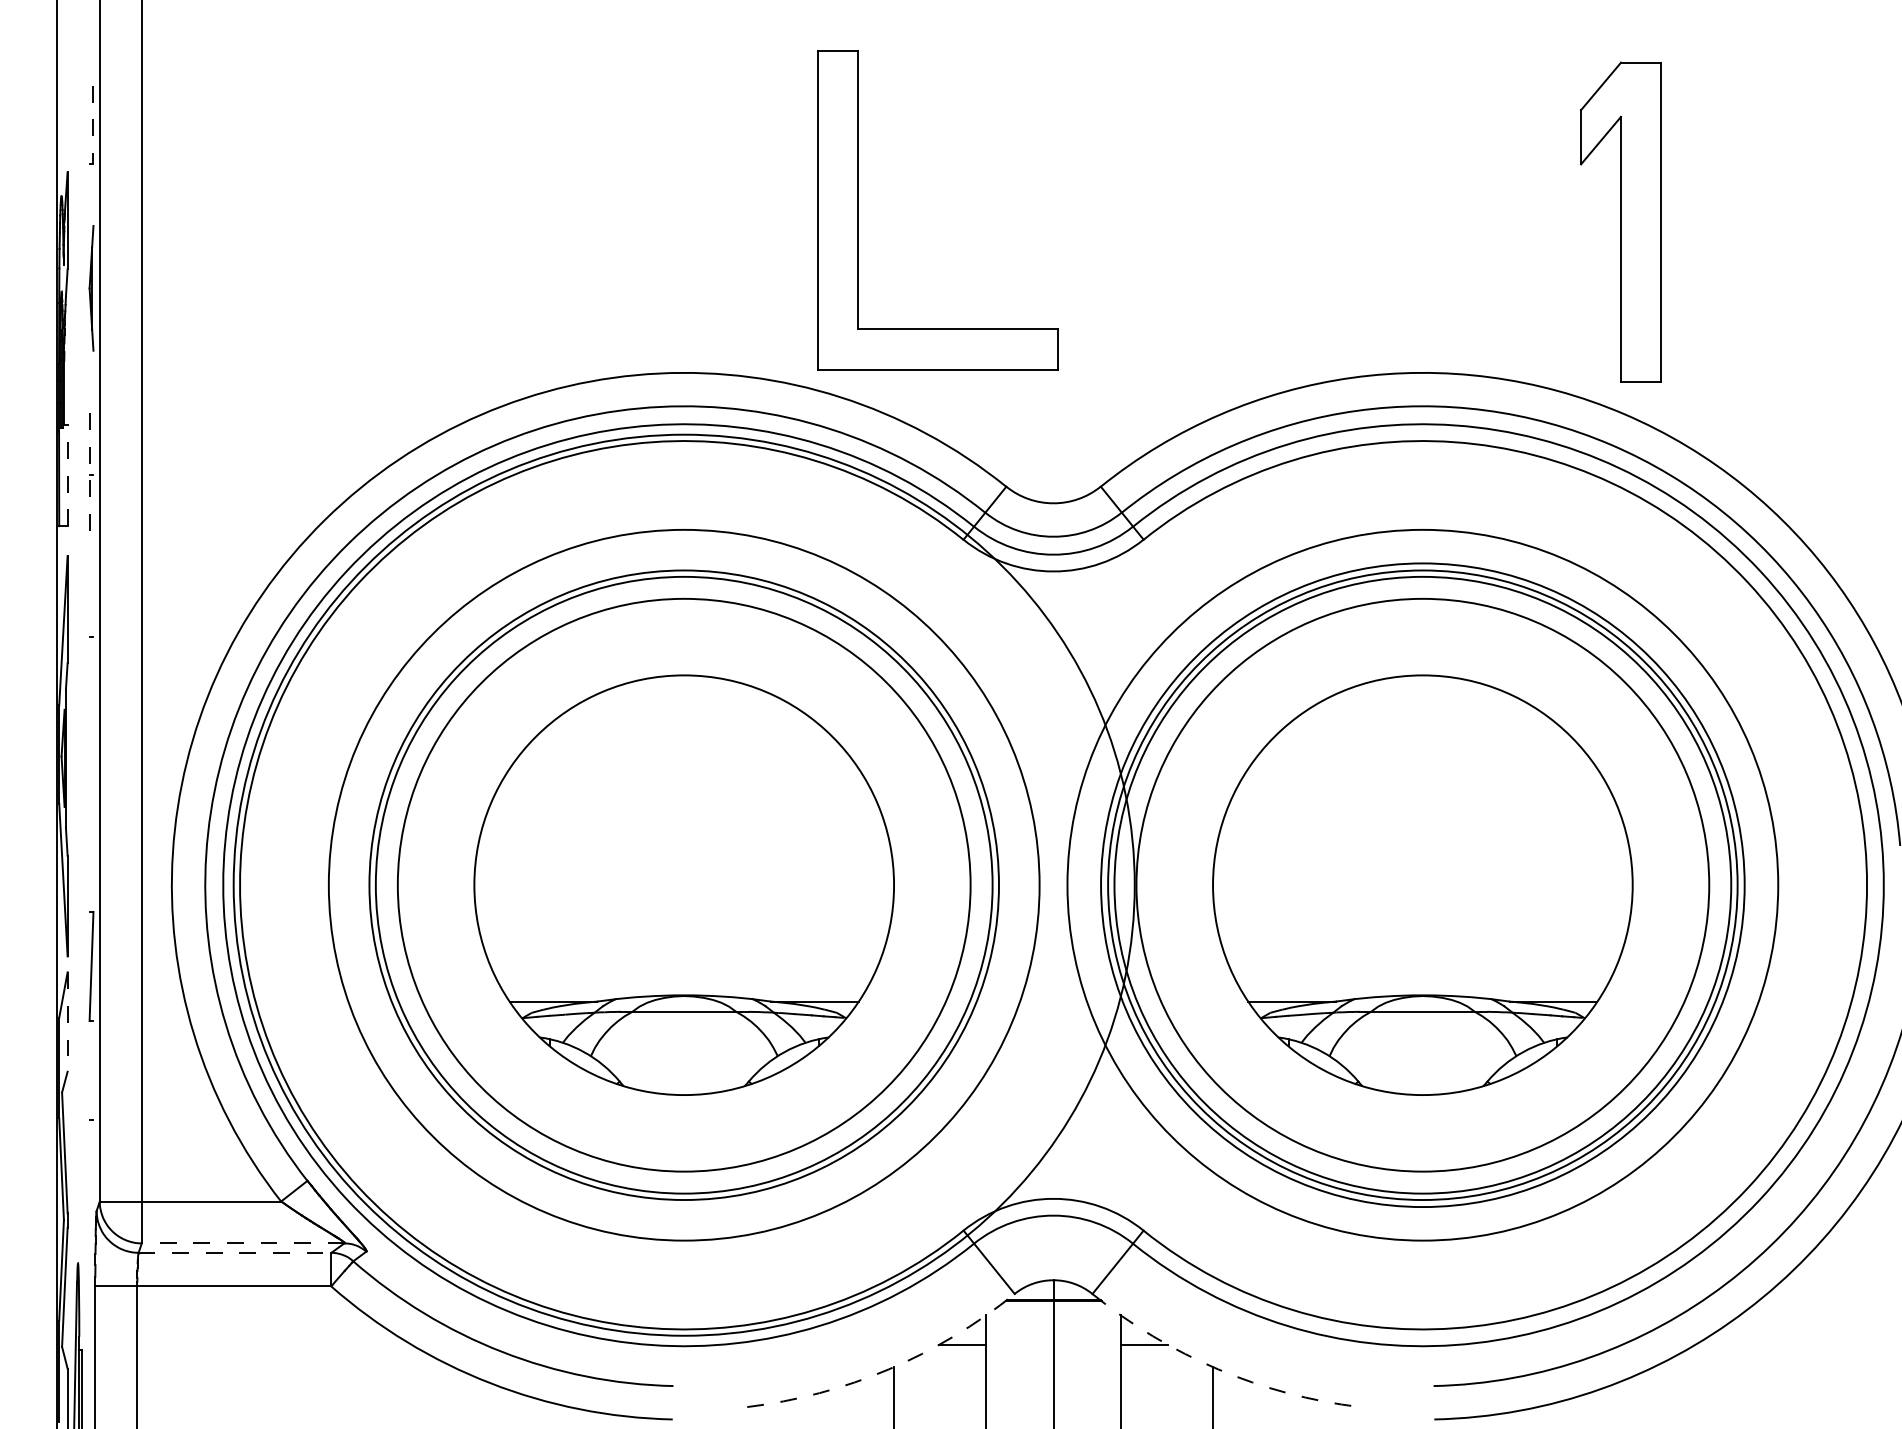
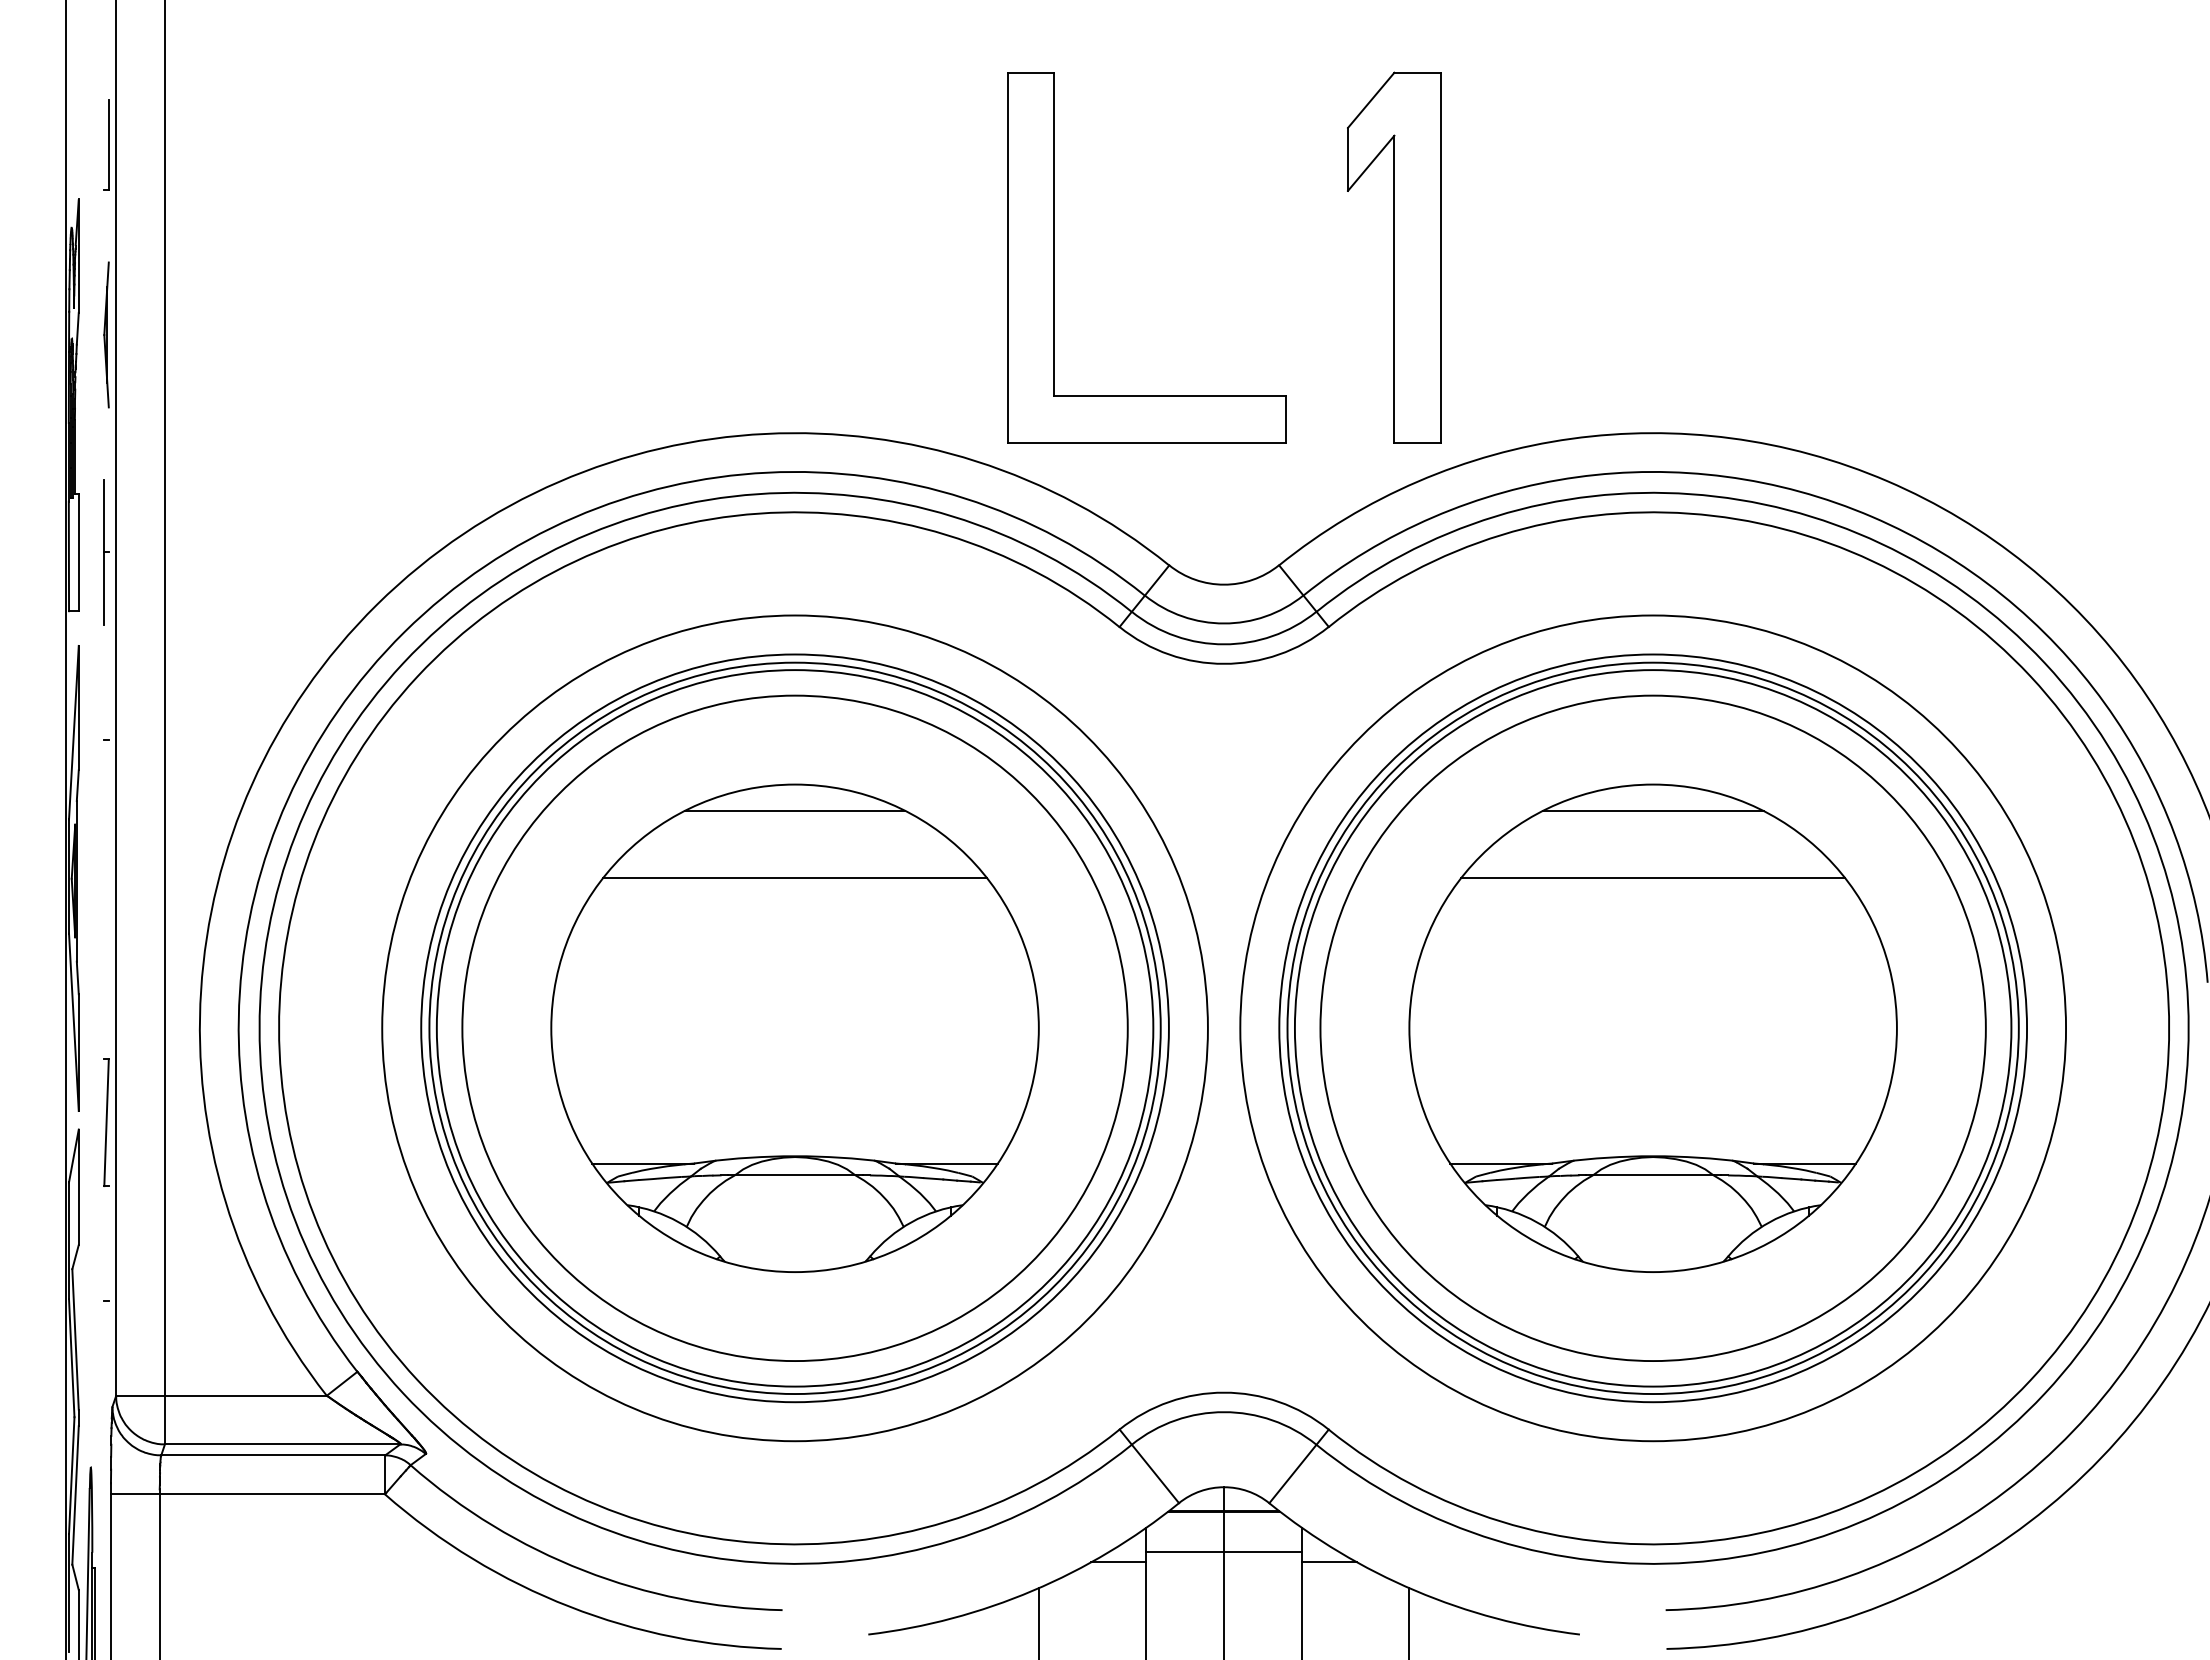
line: (93, 125) -> (108, 145), dashed -> solid
part: (858, 209) -> (1054, 257), moved
part: (1621, 221) -> (1394, 257), moved
line: (67, 475) -> (78, 552), dashed -> solid
line: (89, 475) -> (104, 552), dashed -> solid
line: (683, 697) -> (794, 810), added
line: (1422, 697) -> (1652, 810), added
line: (683, 756) -> (794, 878), added
line: (1423, 756) -> (1653, 878), added
circle: (683, 885) -> (794, 1028), size x0.71
line: (67, 1022) -> (78, 1187), dashed -> solid
line: (242, 1243) -> (282, 1444), dashed -> solid
line: (235, 1252) -> (273, 1455), dashed -> solid
line: (1053, 1335) -> (1224, 1551), added
arc: (888, 1369) -> (1032, 1590), dashed -> solid
arc: (1218, 1369) -> (1415, 1590), dashed -> solid

